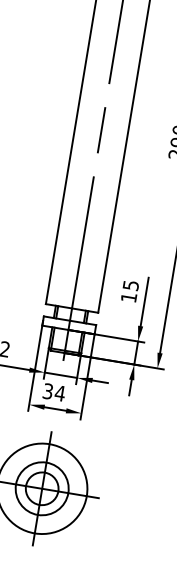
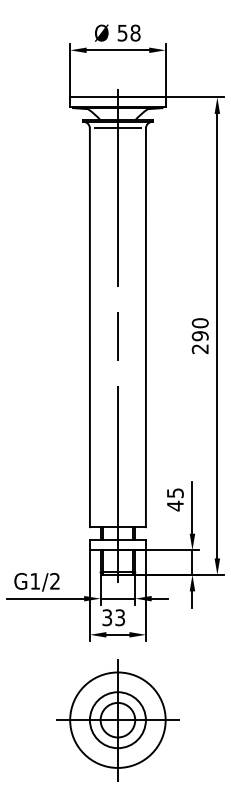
text: (129, 297) -> (175, 505), 15 -> 45
text: (59, 393) -> (119, 617), 34 -> 33

